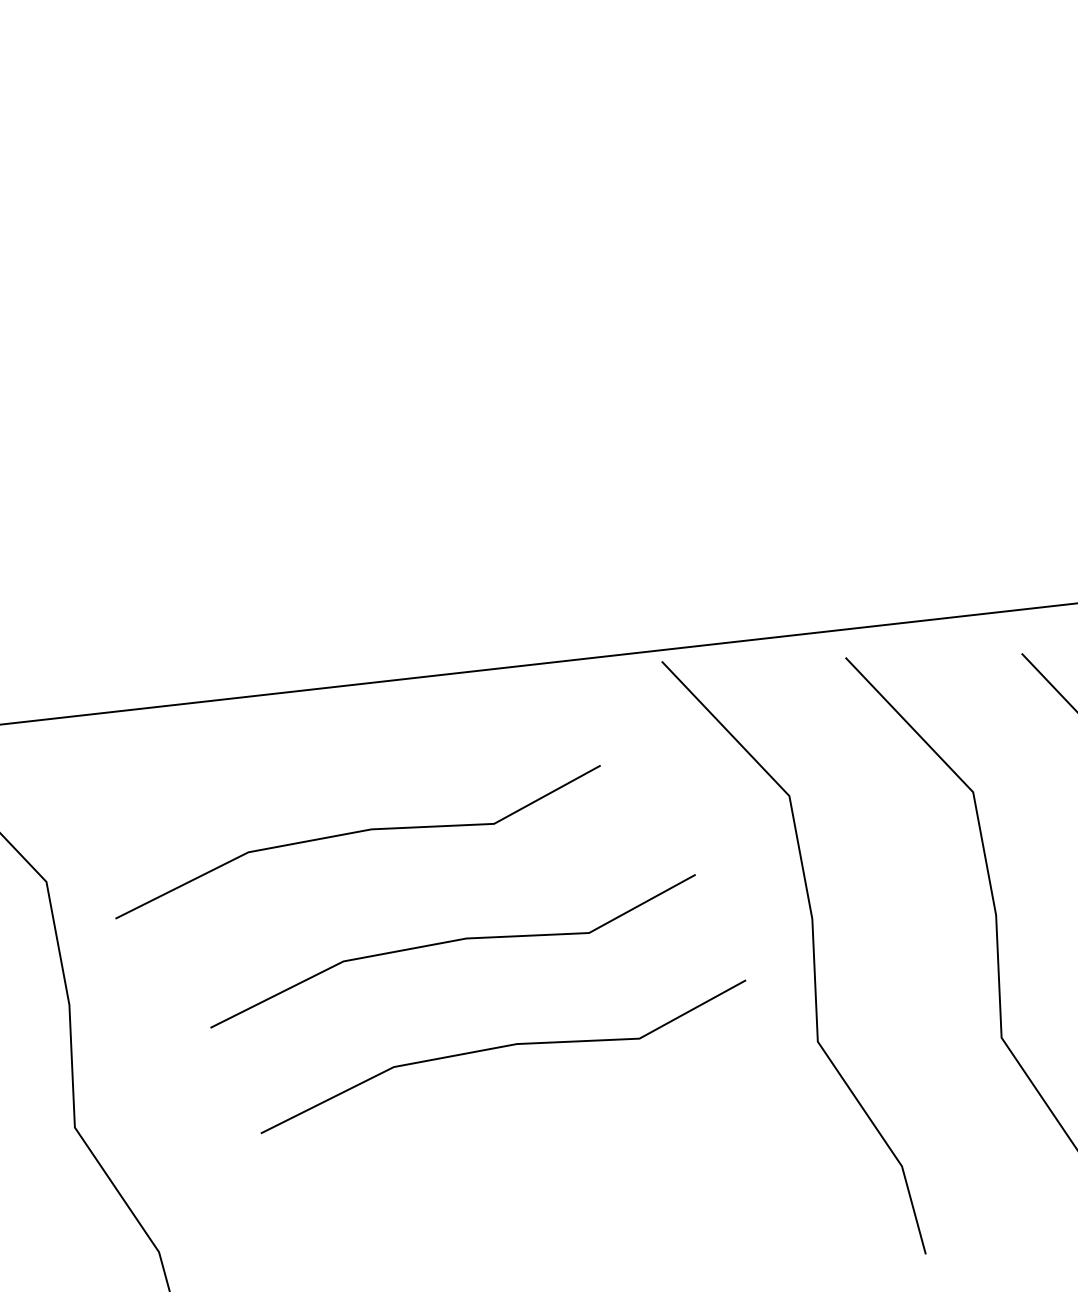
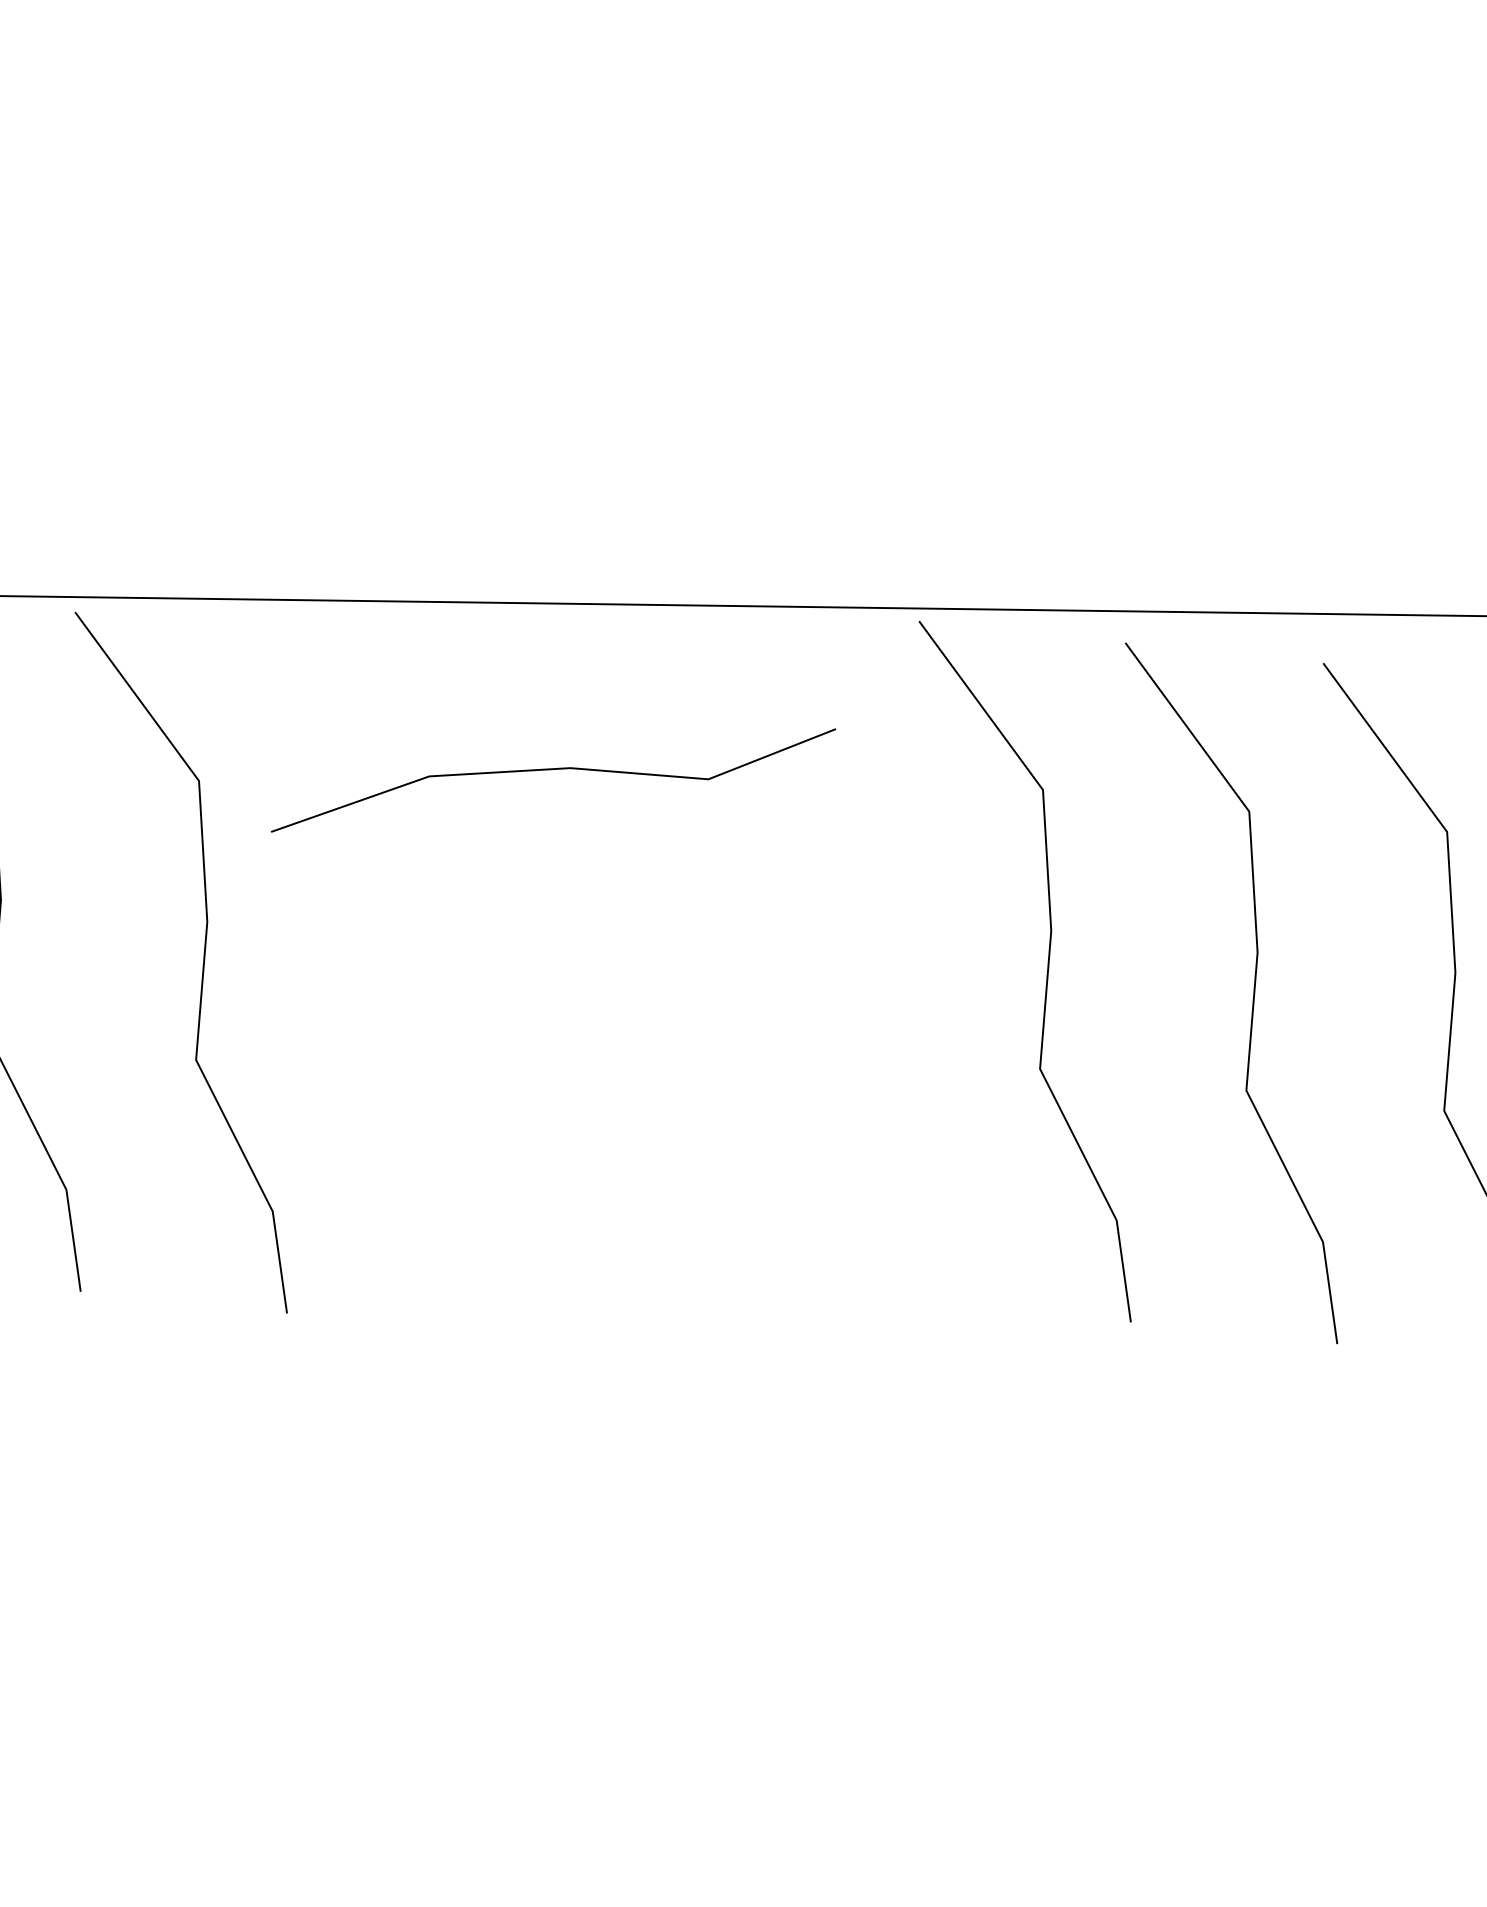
line: (451, 941) -> (644, 905), removed
line: (500, 1048) -> (683, 1031), removed

